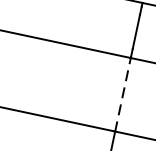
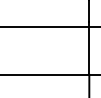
line: (123, 95) -> (89, 51), dashed -> solid

